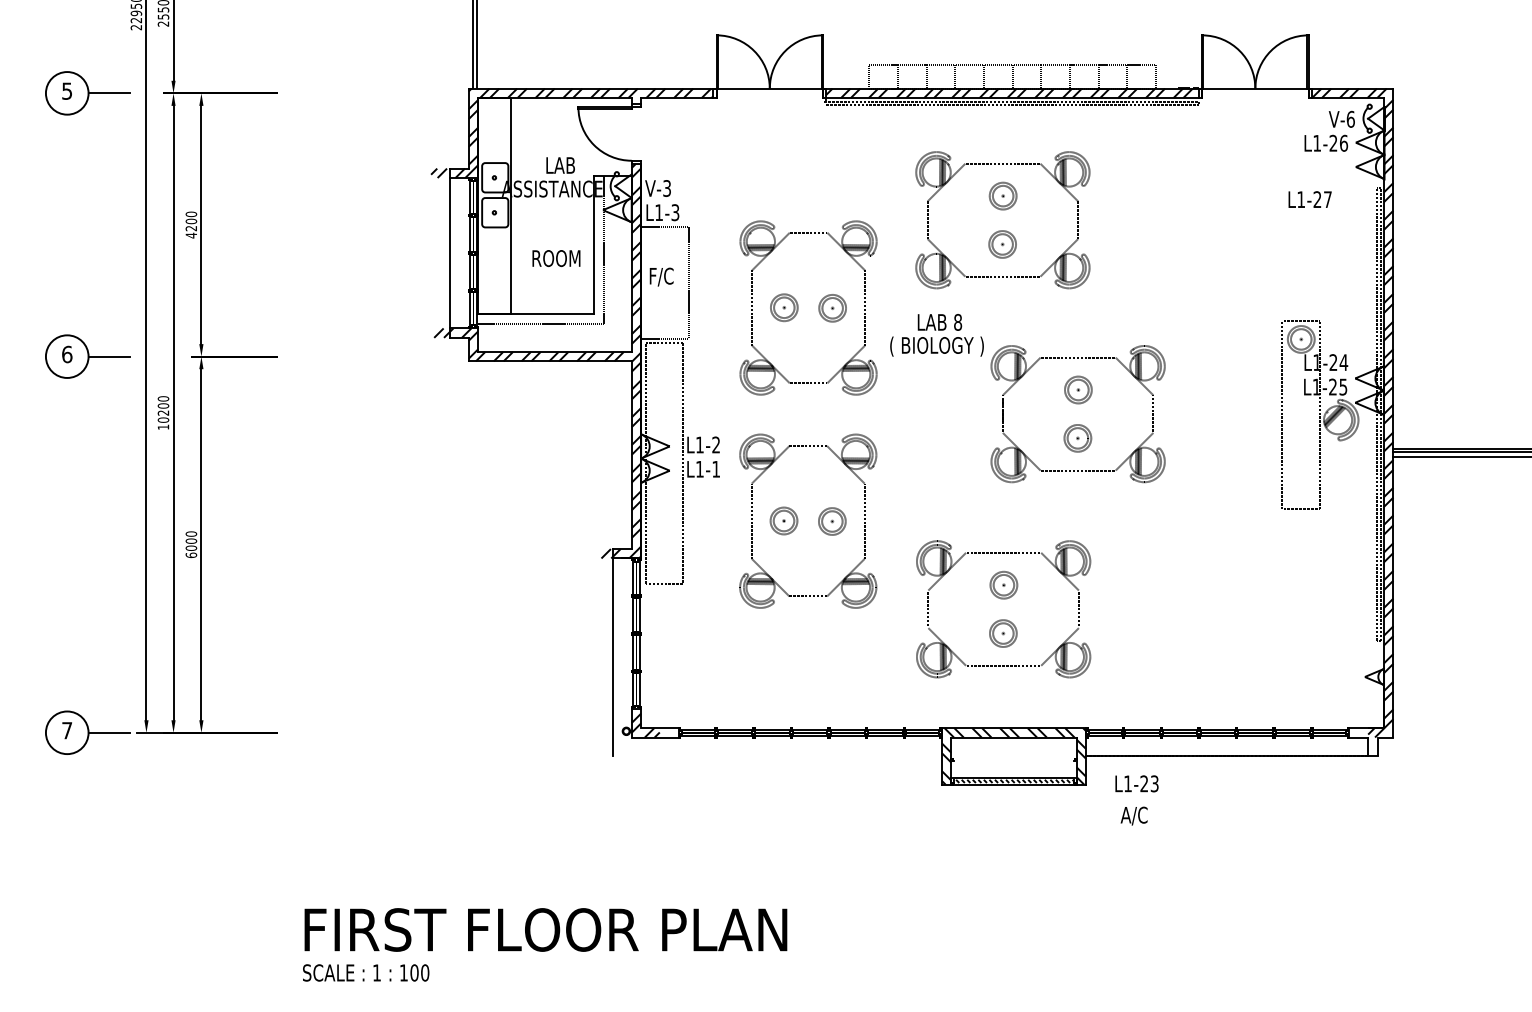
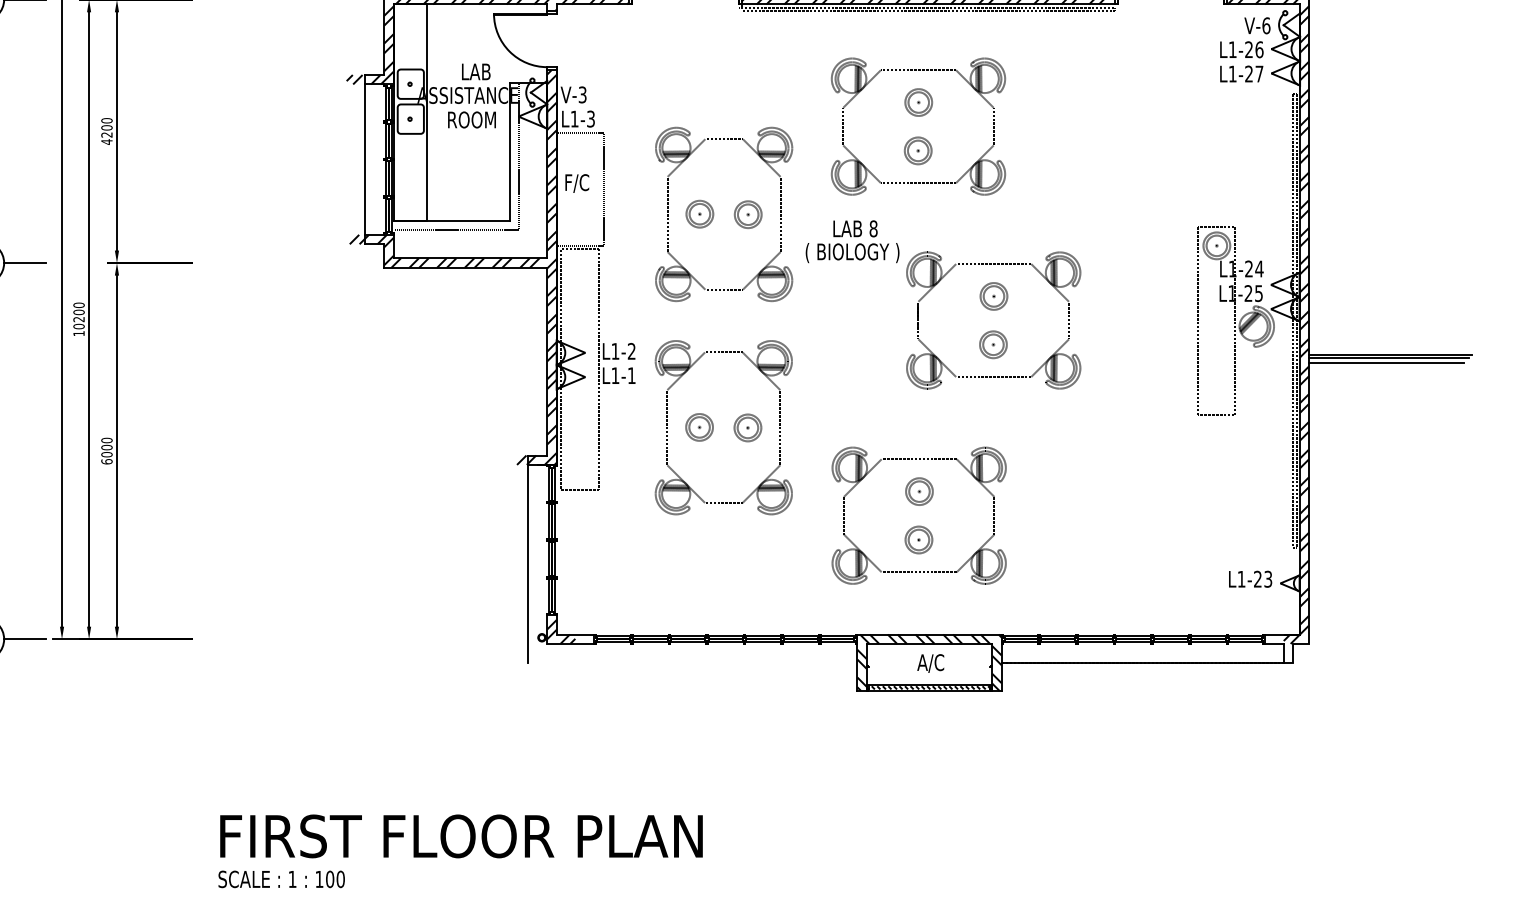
text: (1309, 199) -> (1241, 73), moved
text: (556, 258) -> (472, 119), moved
text: (1136, 783) -> (1250, 578), moved
text: (1133, 815) -> (930, 662), moved

